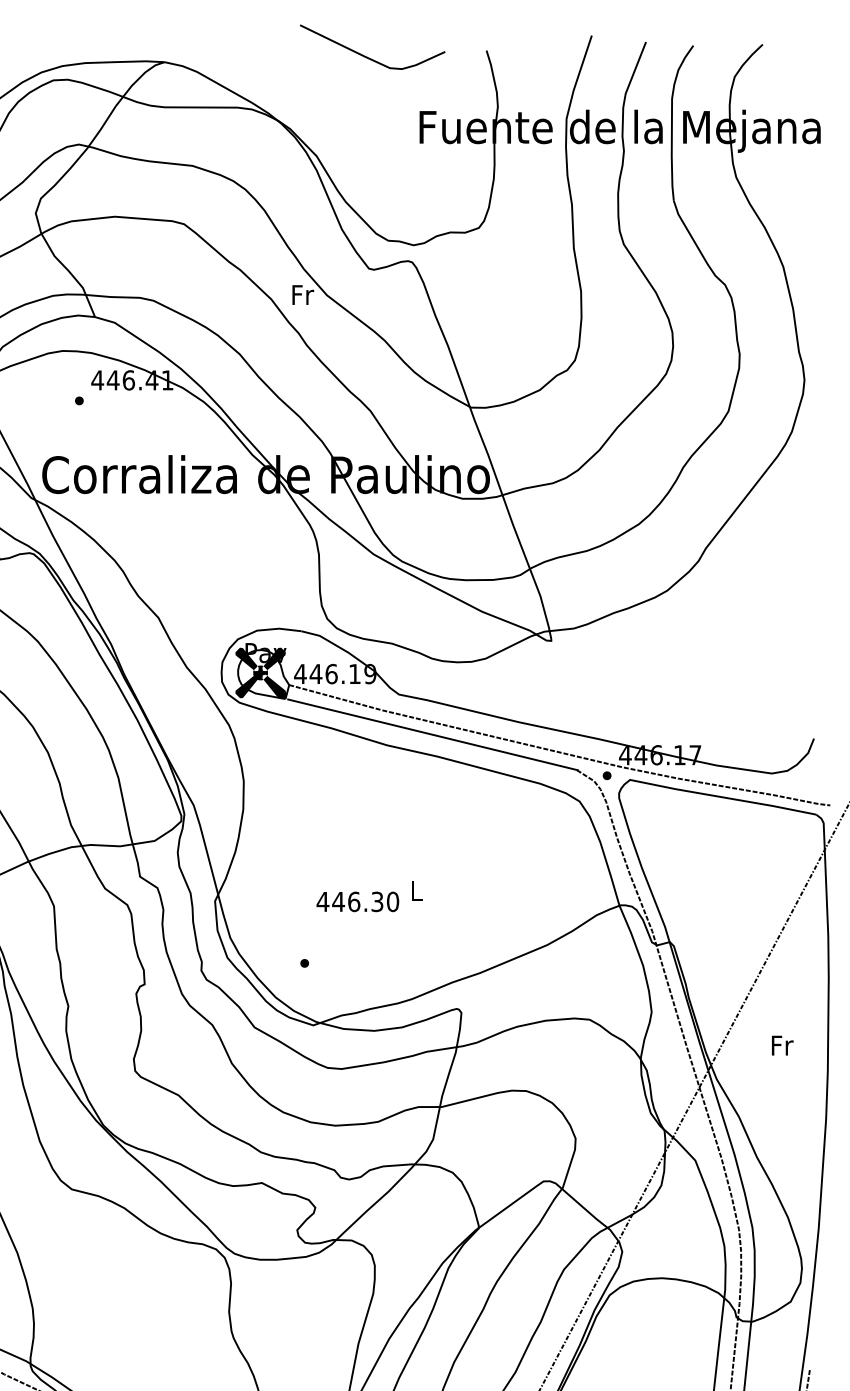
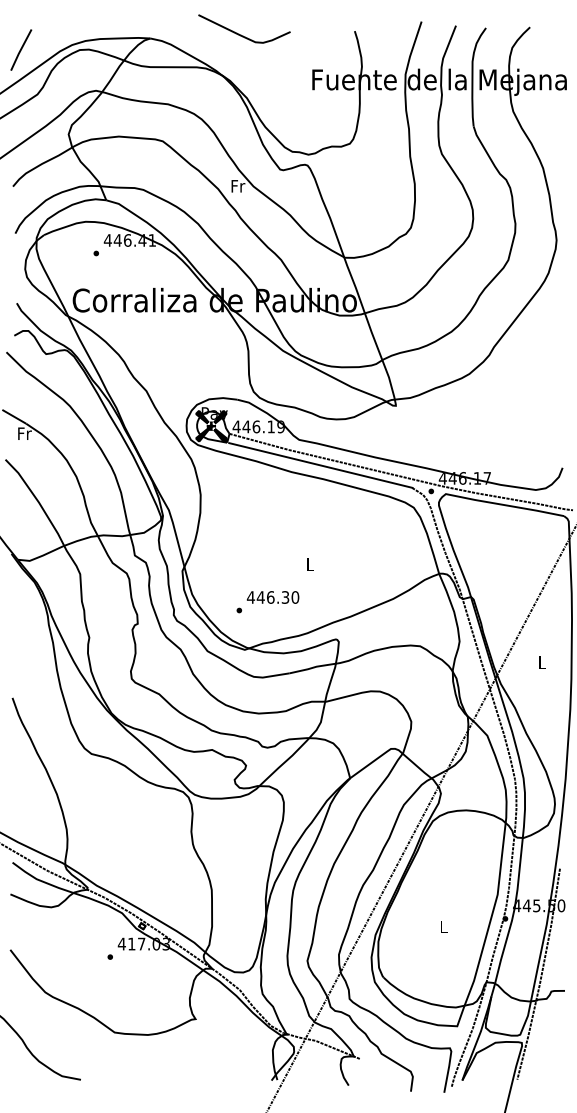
curve: (367, 55) -> (241, 34), moved
text: (356, 901) -> (272, 597), moved
text: (782, 1045) -> (542, 662), Fr -> L

